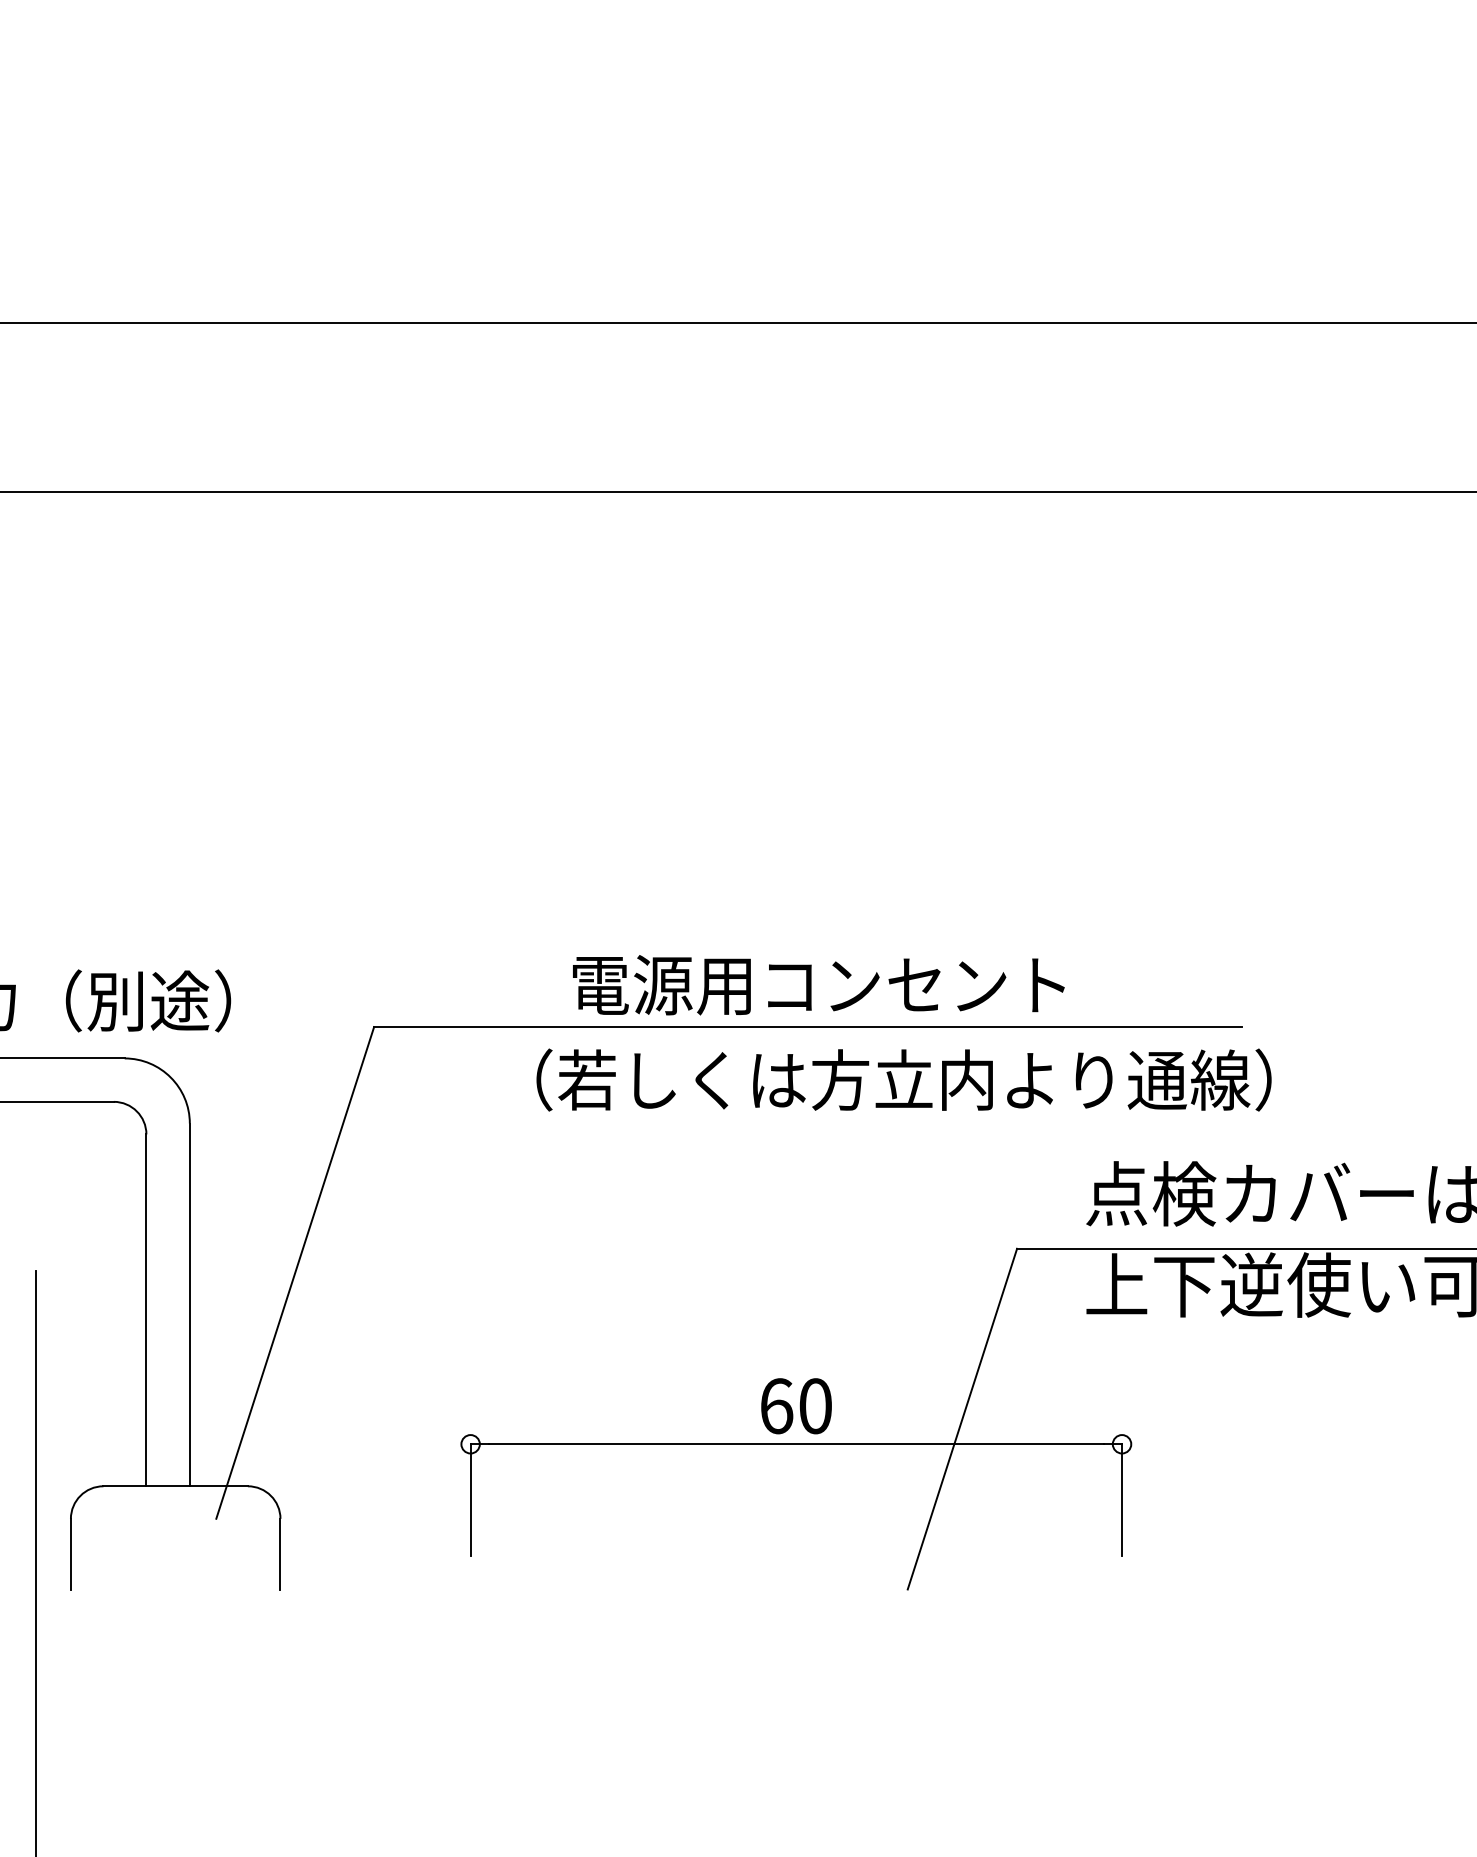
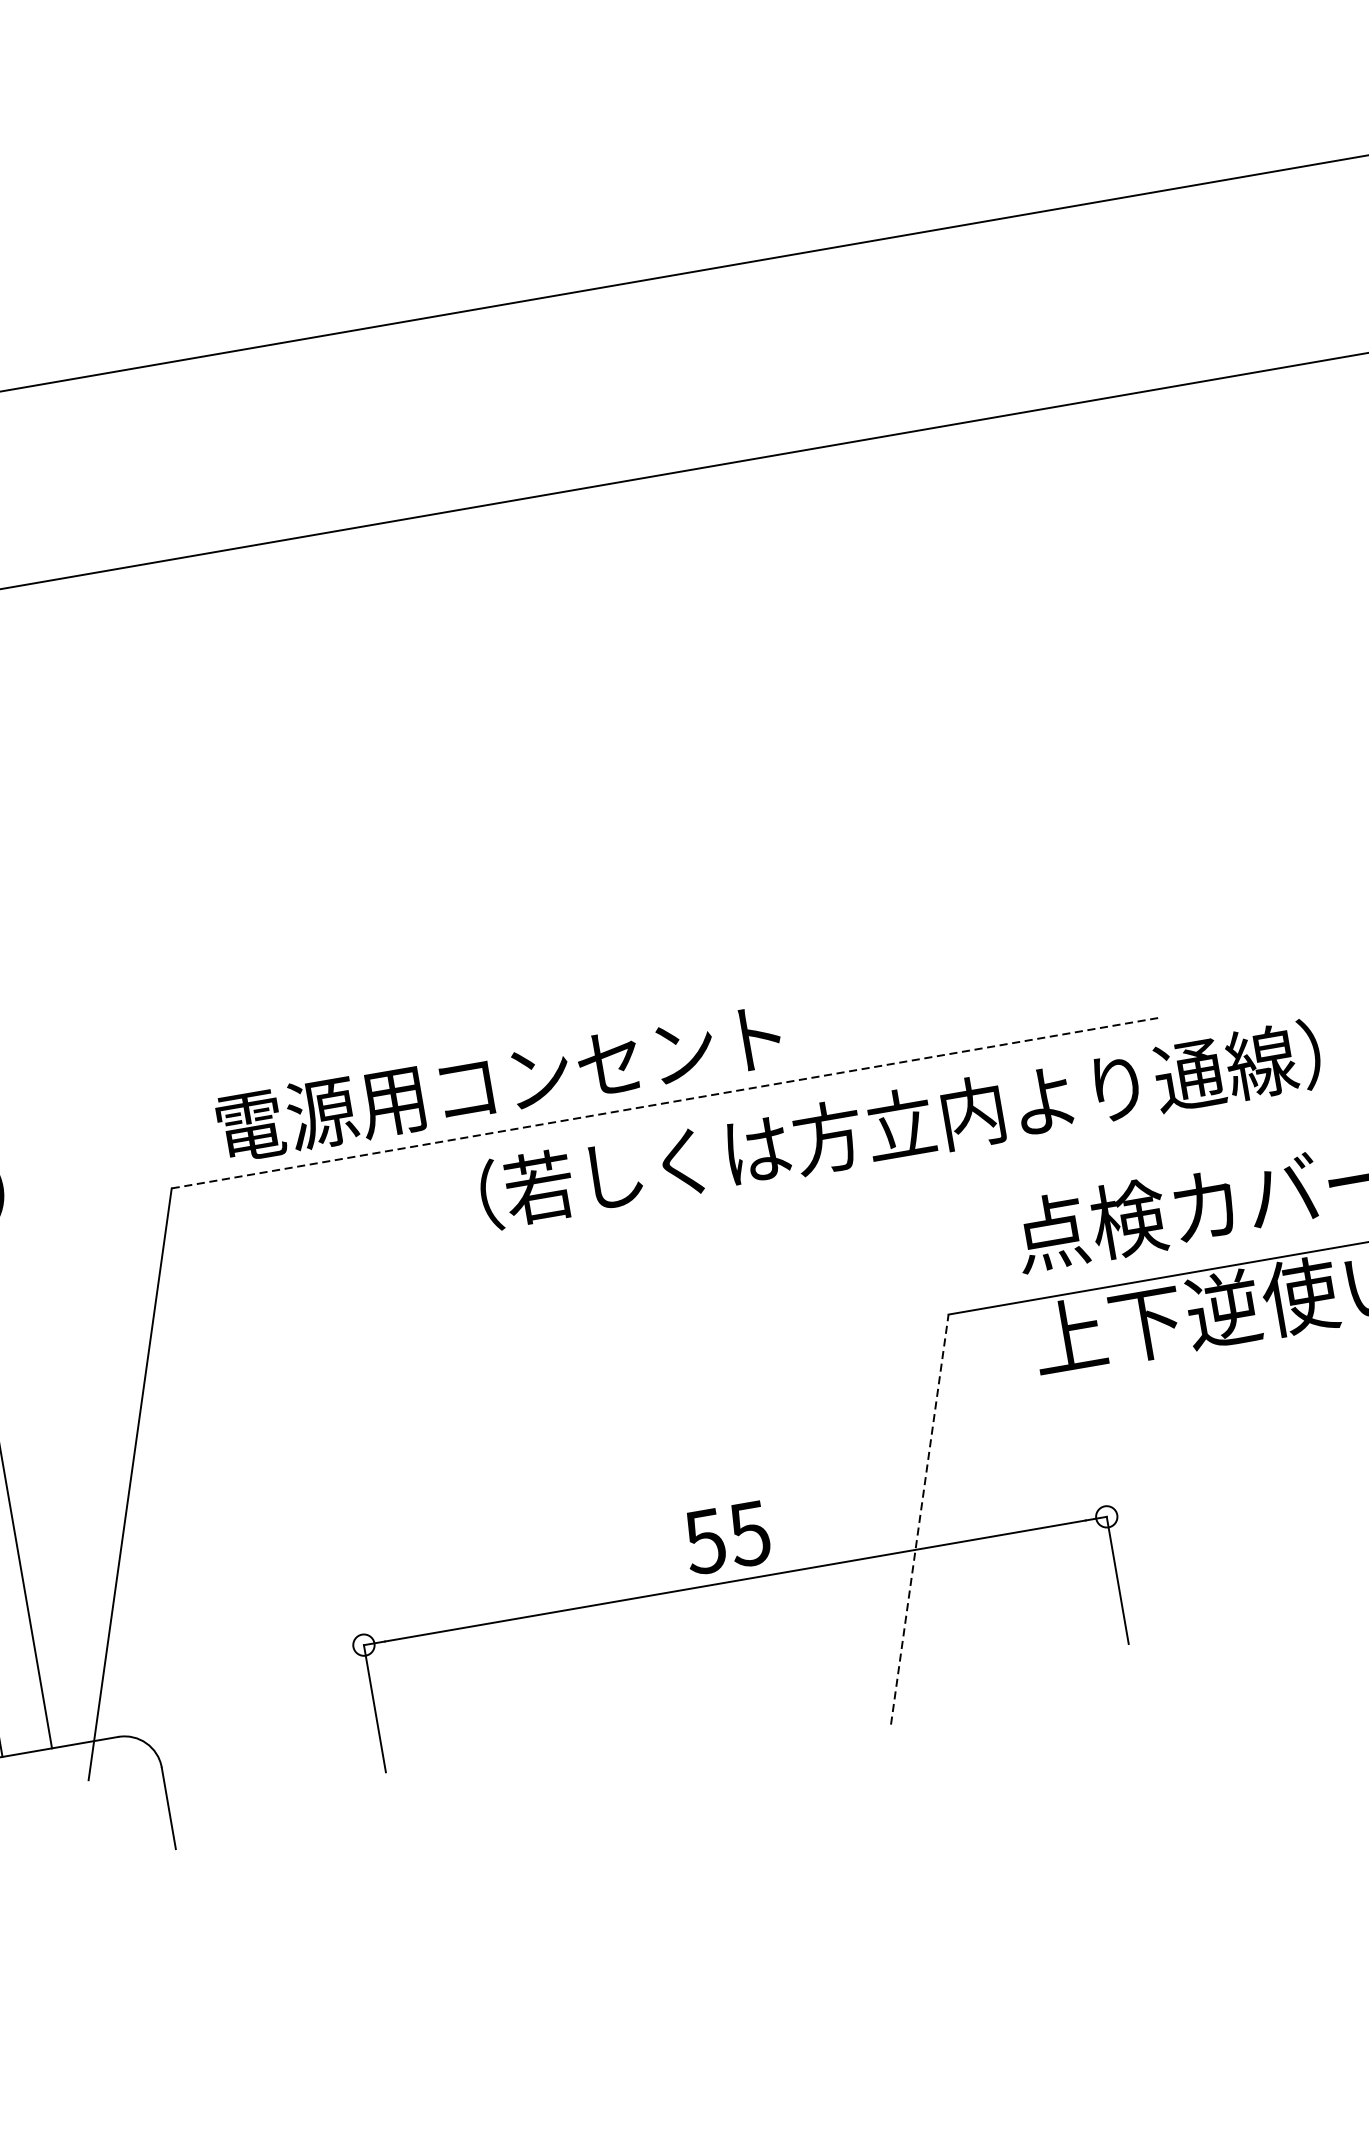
text: (818, 985) -> (499, 1083), moved
line: (808, 1027) -> (667, 1103), solid -> dashed
text: (903, 1079) -> (899, 1124), moved
text: (795, 1406) -> (726, 1538), 60 -> 55
line: (962, 1419) -> (919, 1520), solid -> dashed

